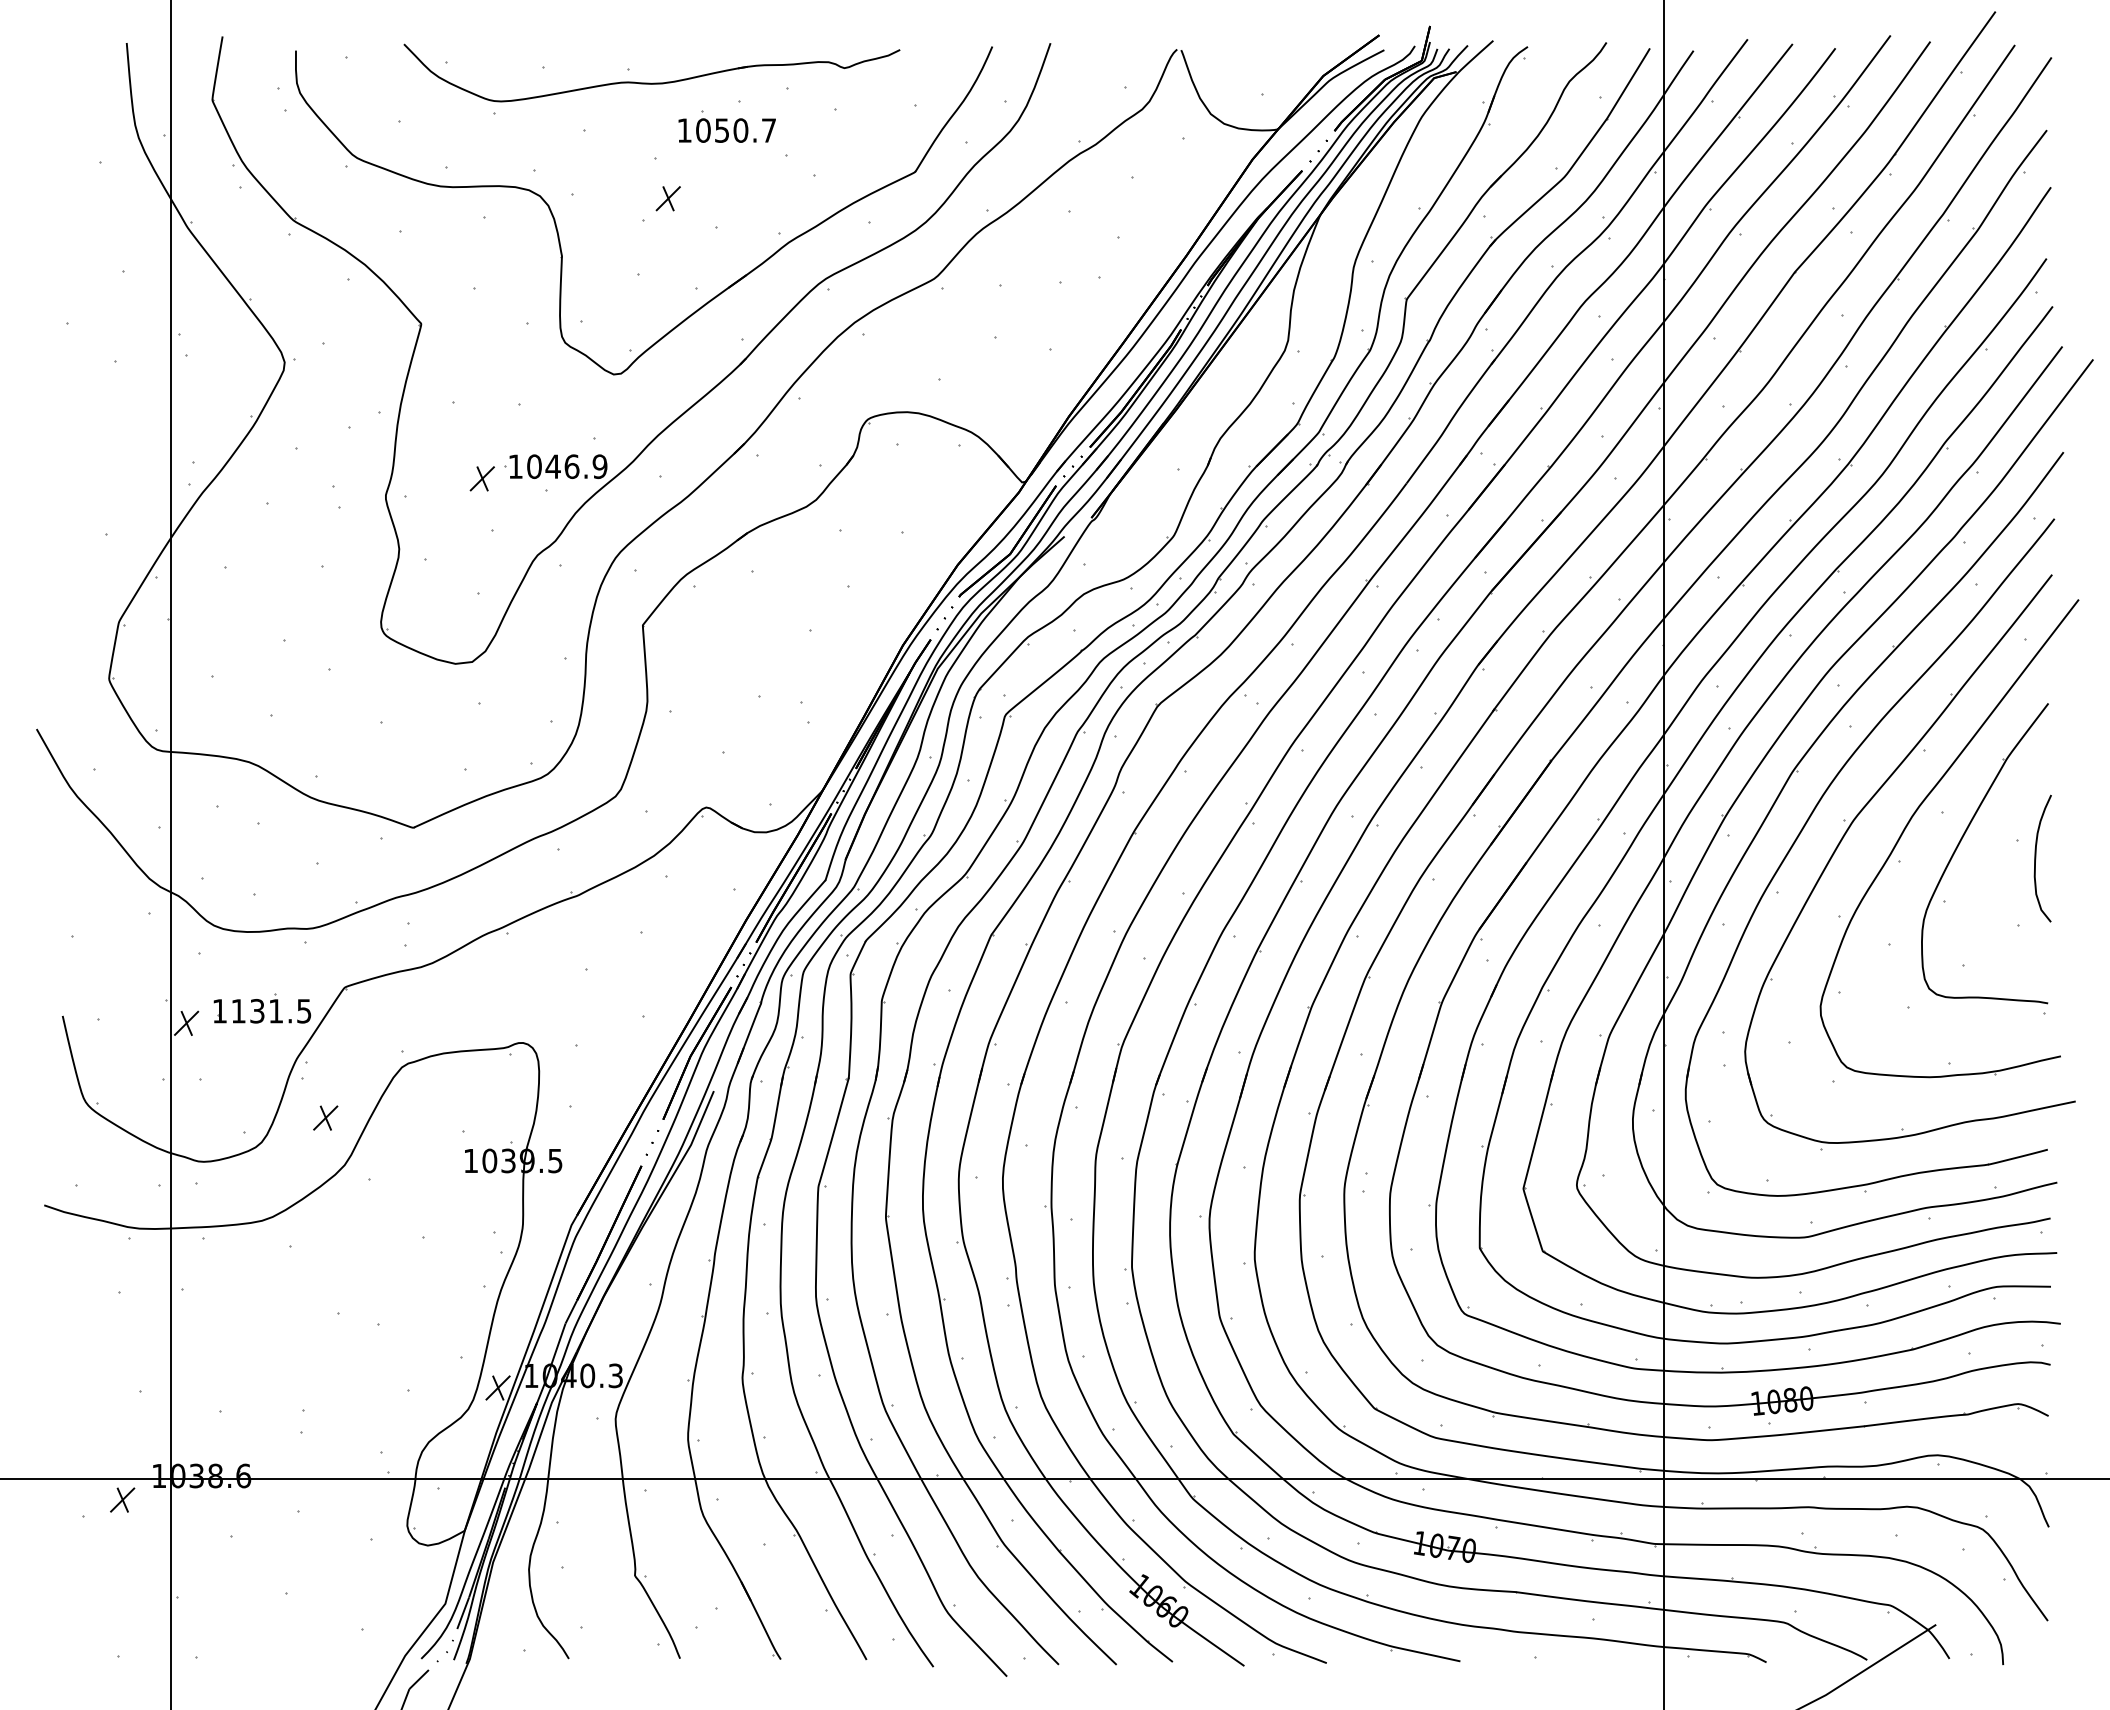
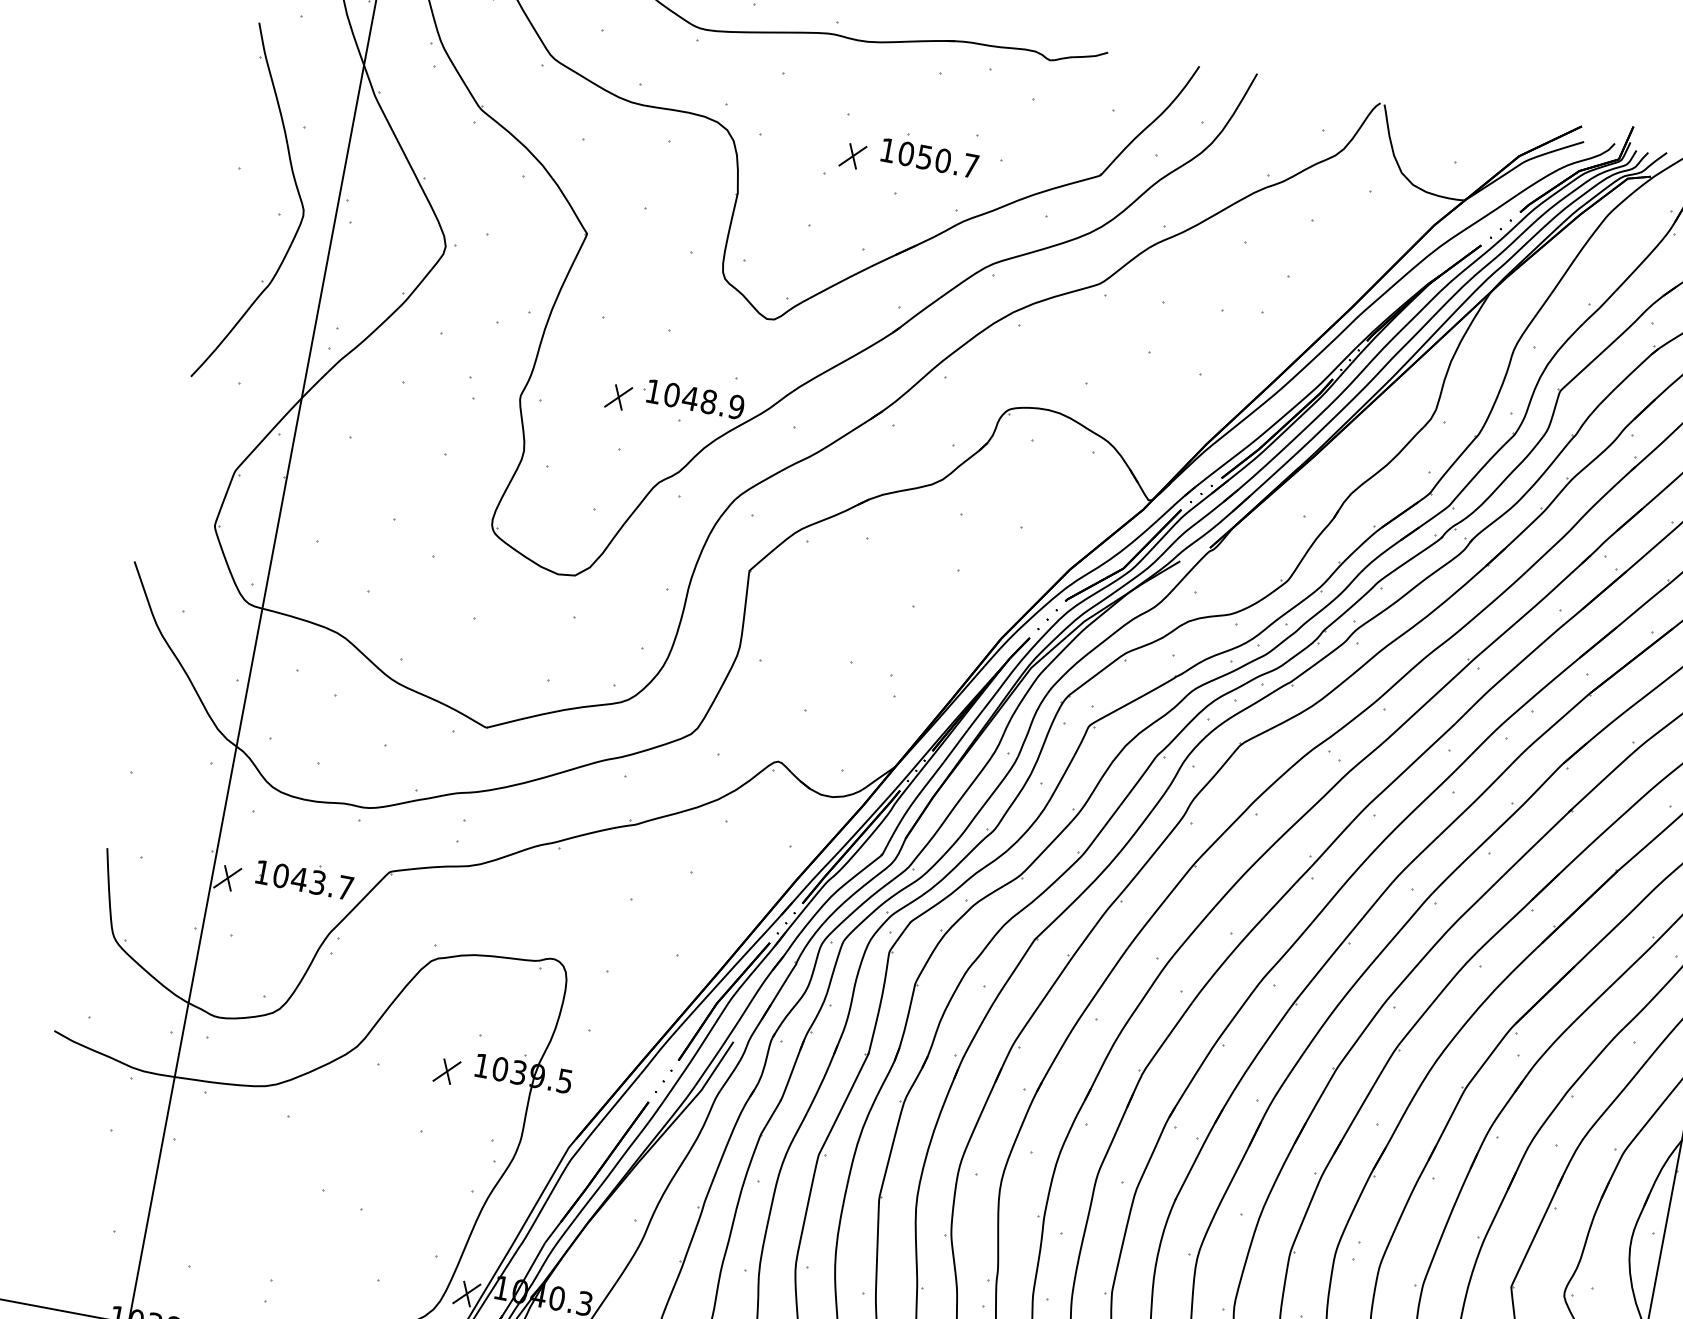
part: (726, 126) -> (929, 154), moved
part: (130, 339) -> (298, 195), added
text: (571, 466) -> (708, 401), 1046.9 -> 1048.9
text: (271, 1011) -> (313, 882), 1131.5 -> 1043.7
part: (325, 1117) -> (446, 1070), moved

